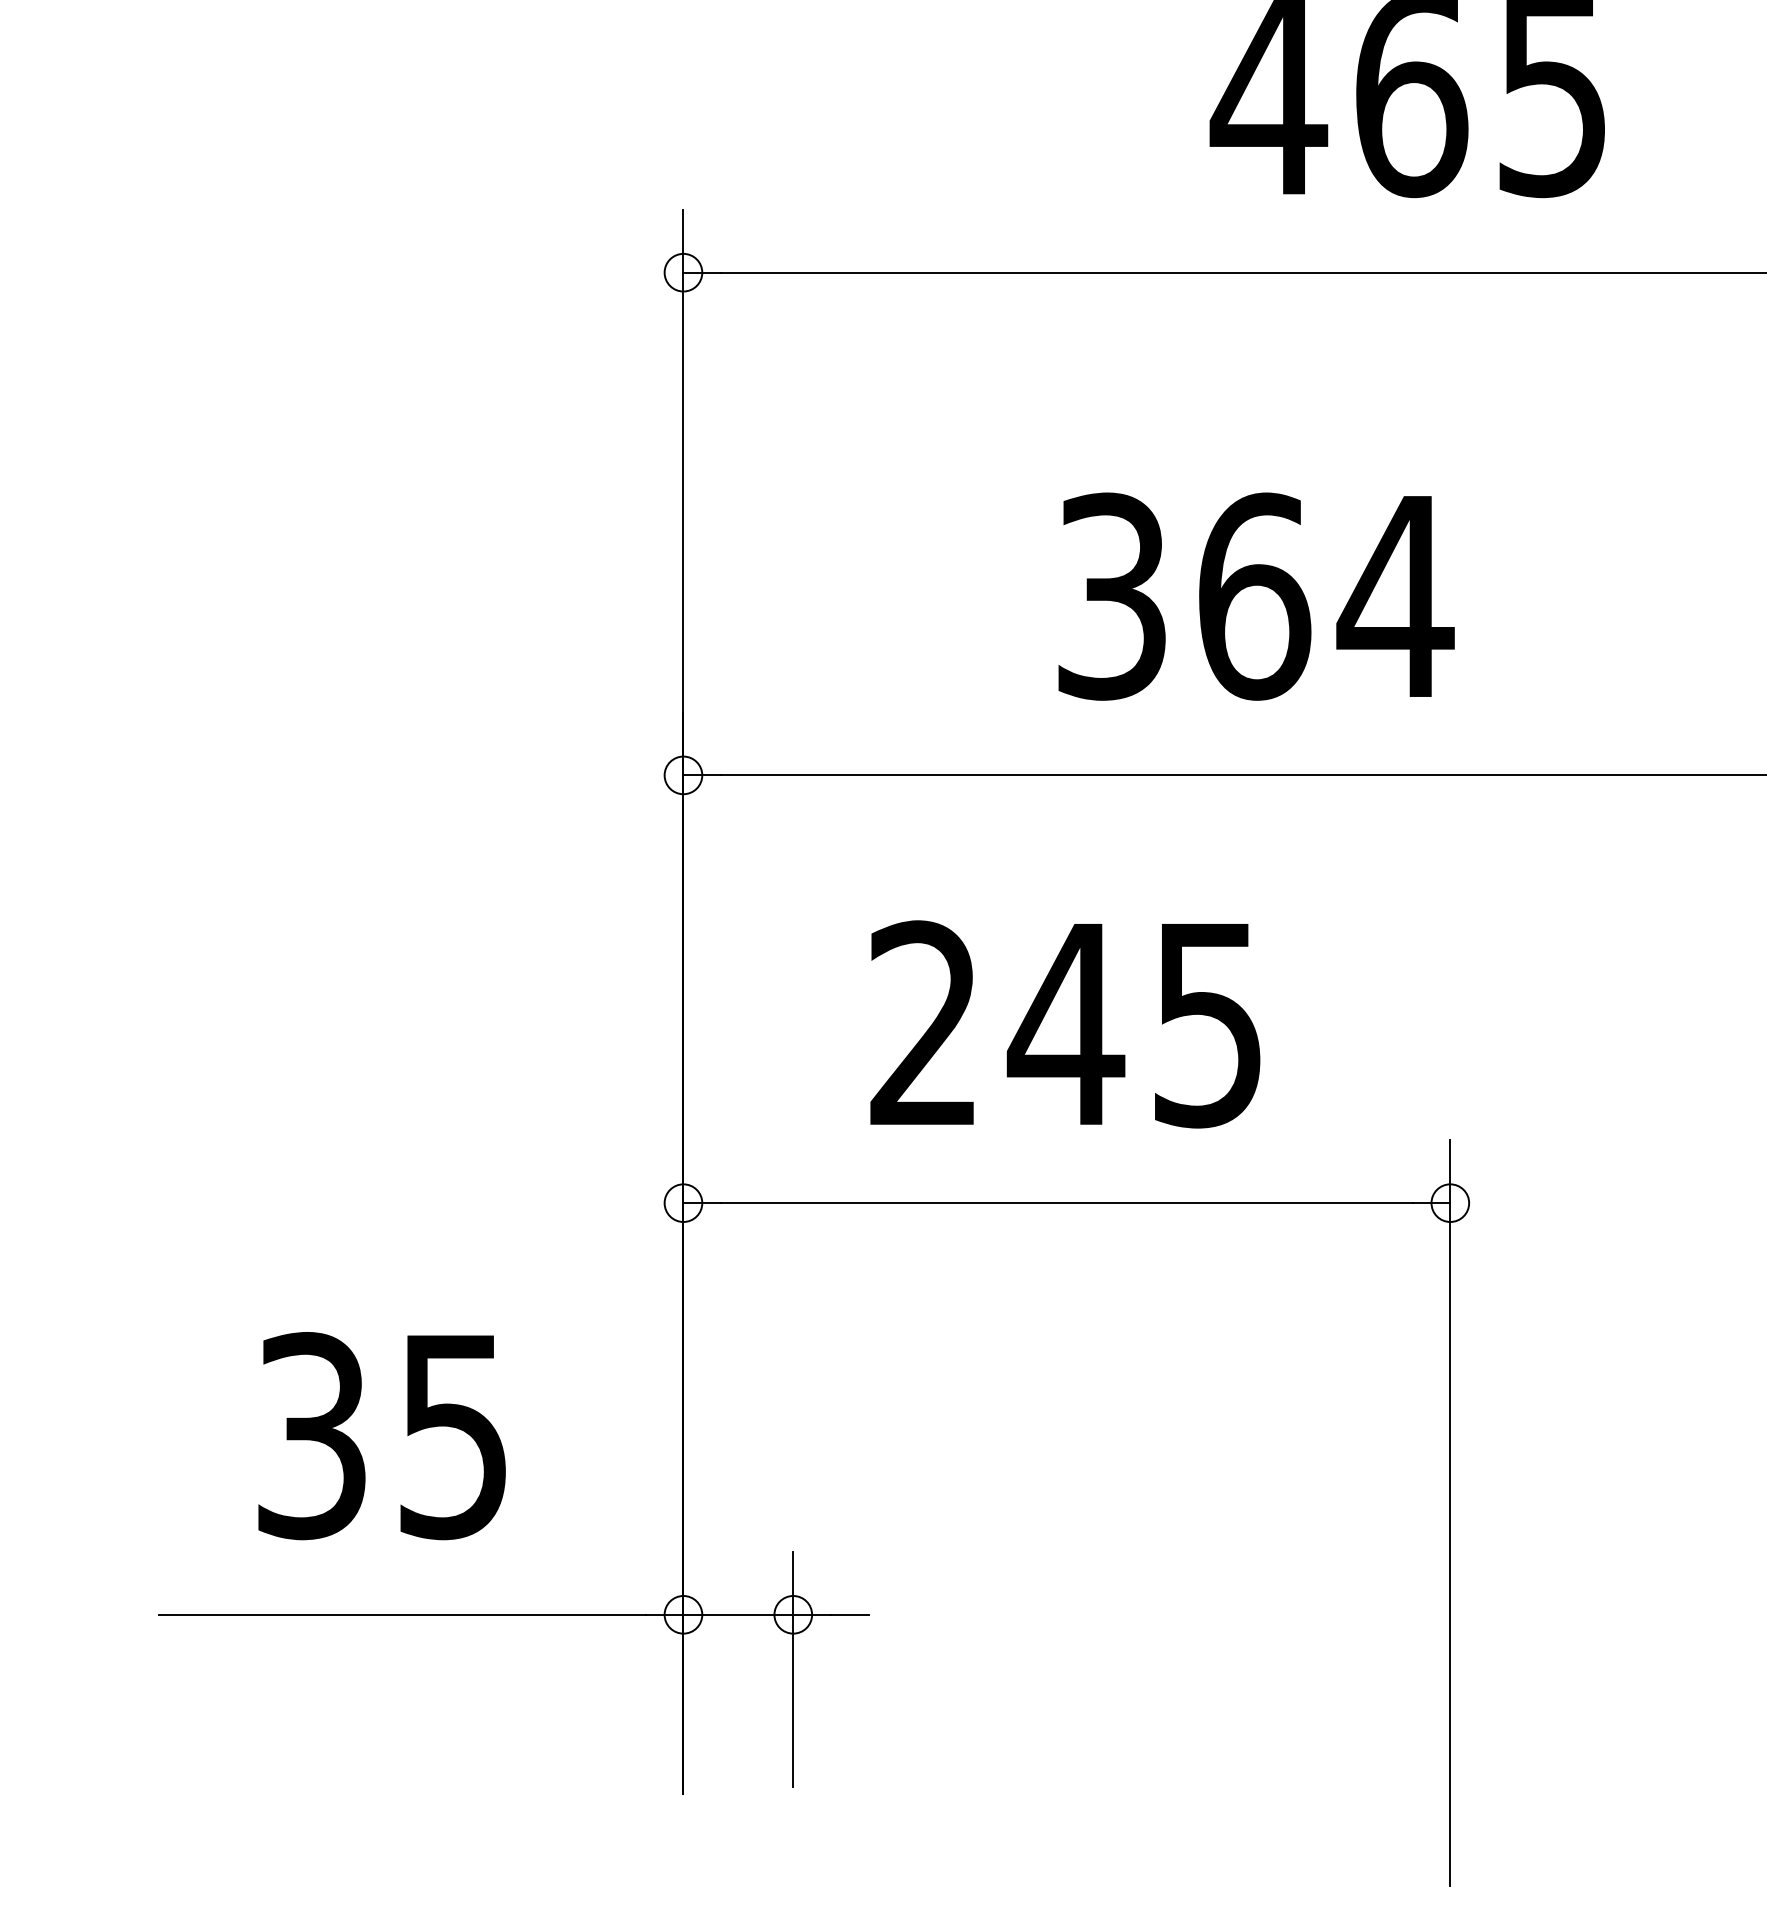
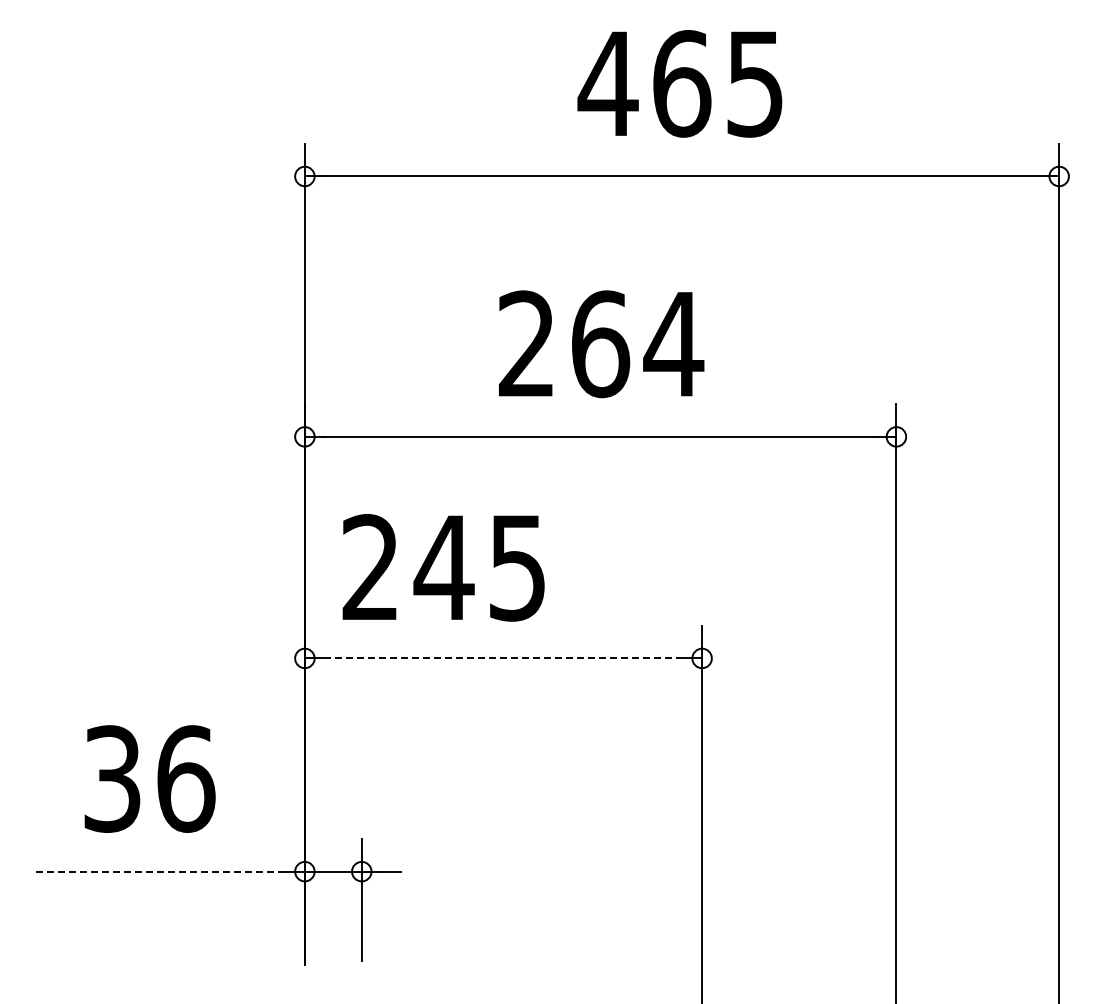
text: (1111, 597) -> (526, 344), 364 -> 264
text: (1064, 1023) -> (443, 567), moved
line: (1068, 1203) -> (504, 658), solid -> dashed
text: (454, 1434) -> (186, 778), 35 -> 36
line: (400, 1614) -> (158, 871), solid -> dashed

